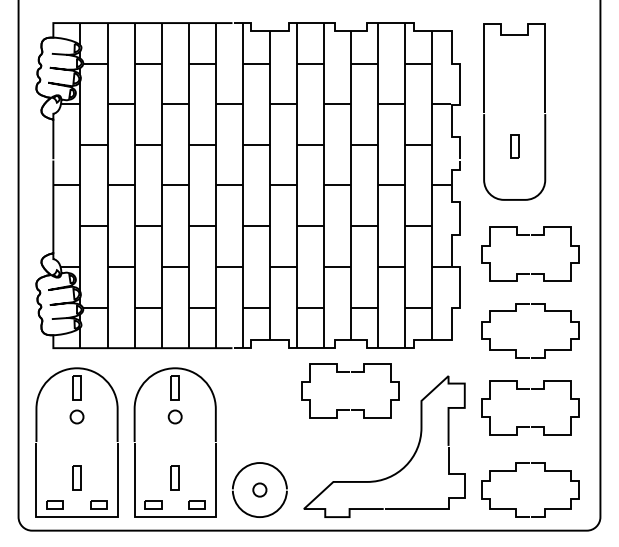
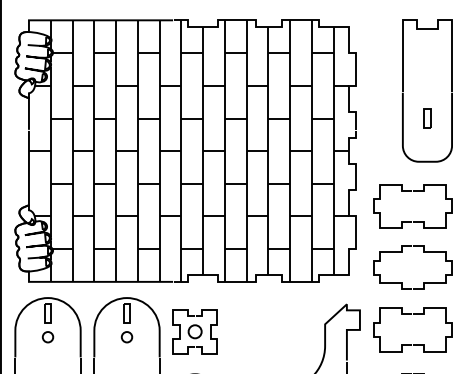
part: (514, 134) -> (427, 109), moved
part: (349, 372) -> (267, 301), removed
part: (259, 409) -> (194, 331), added

